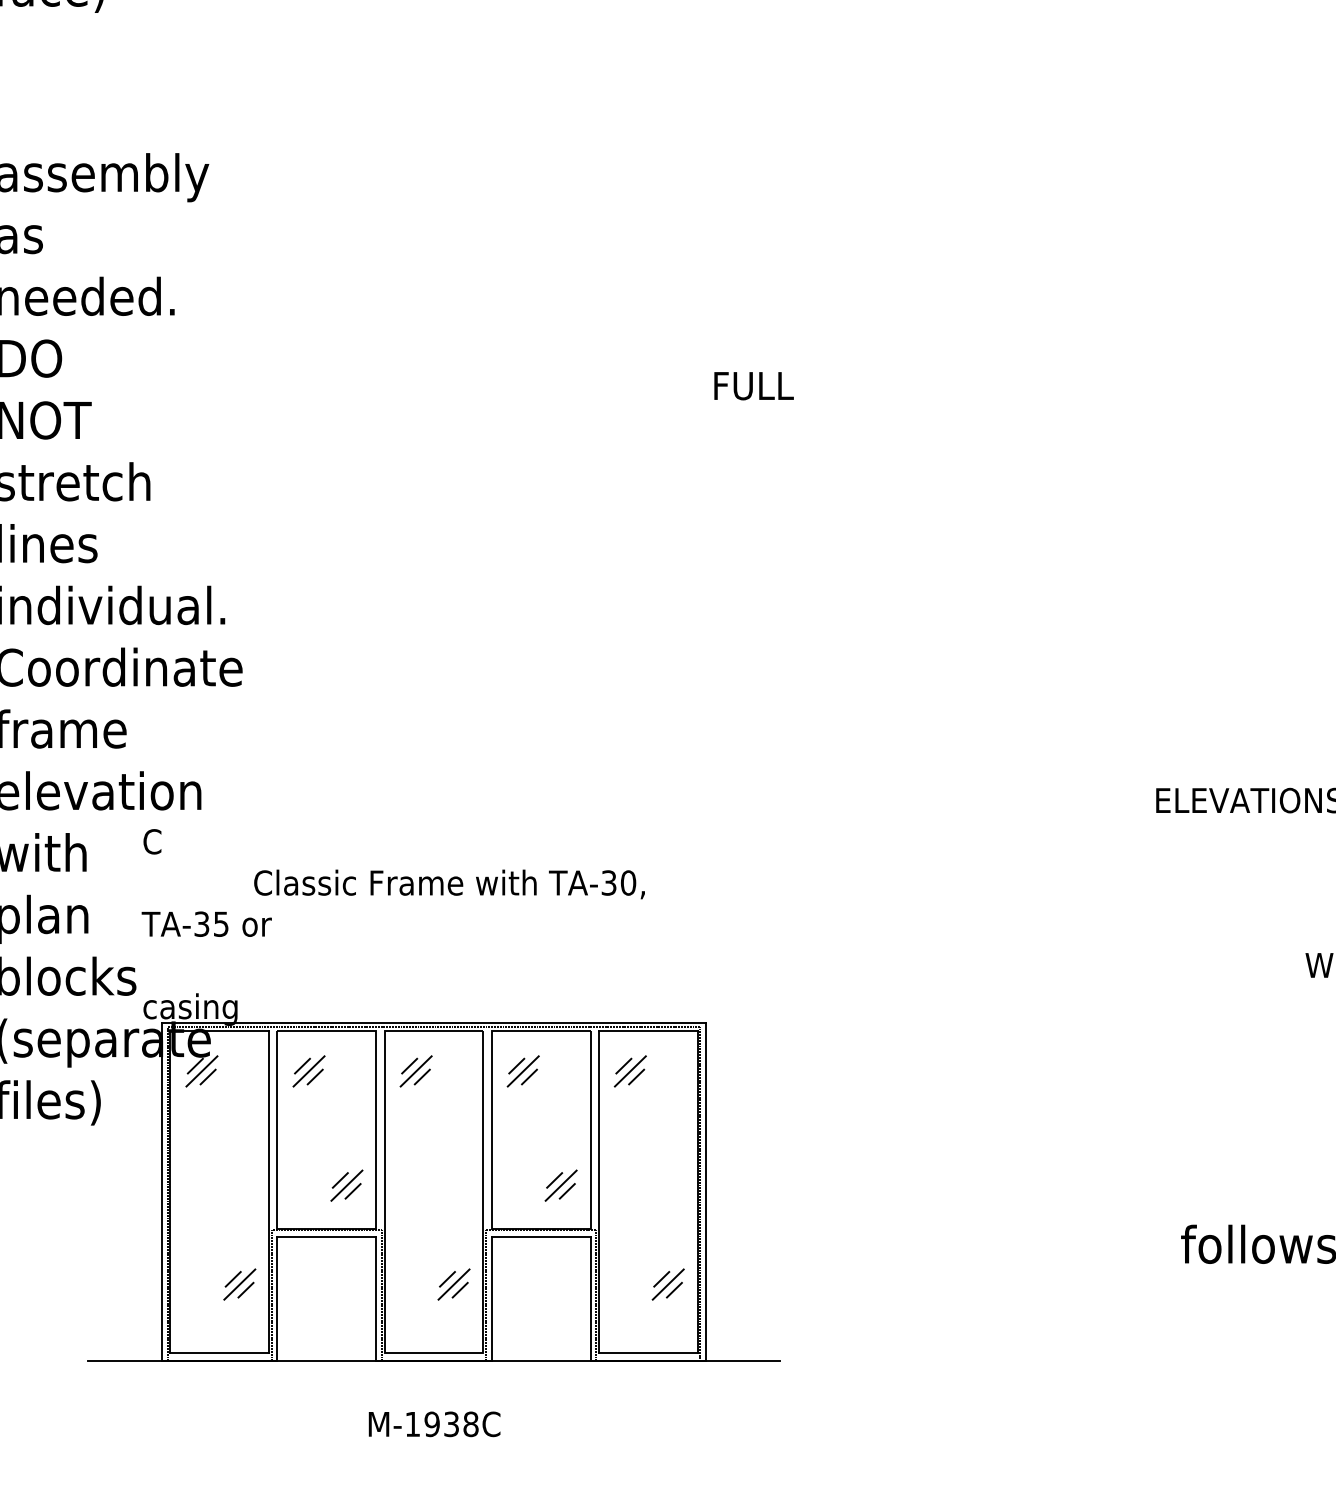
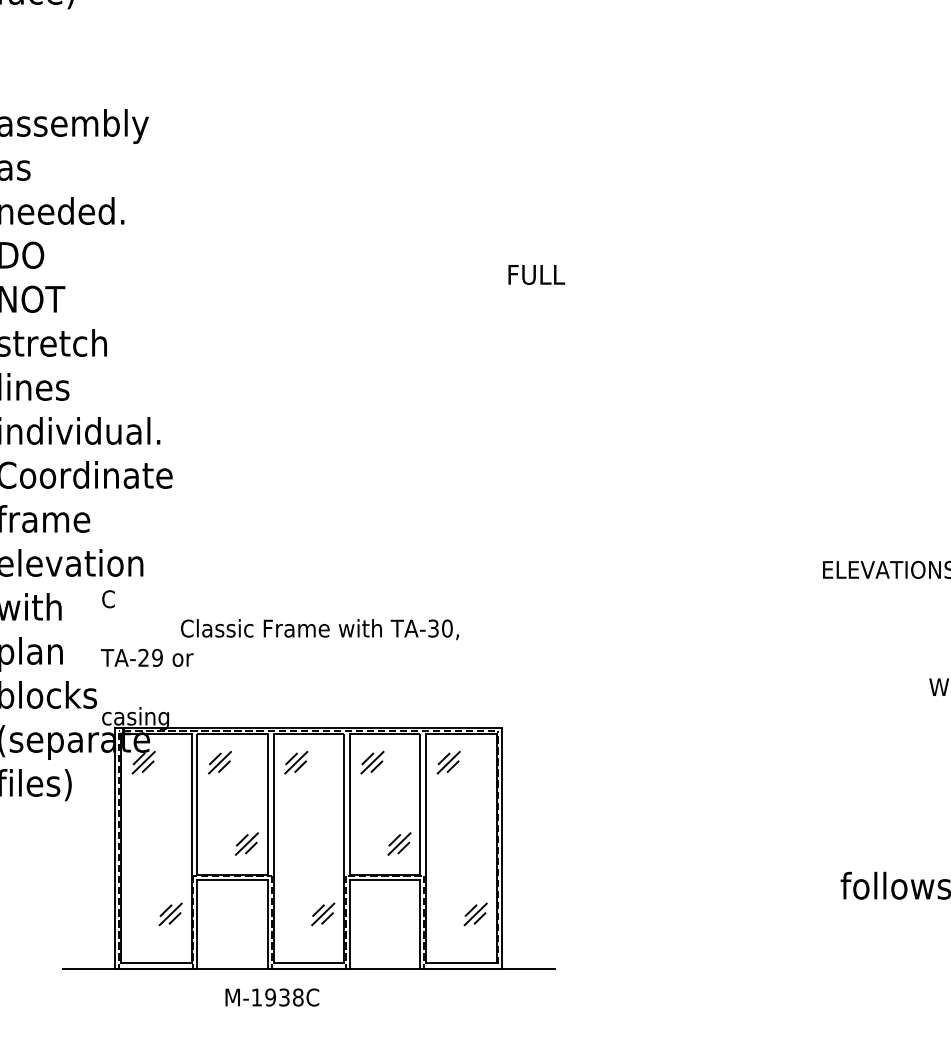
text: (211, 923) -> (150, 657), TA-35 -> TA-29
text: (434, 1424) -> (272, 997), moved

